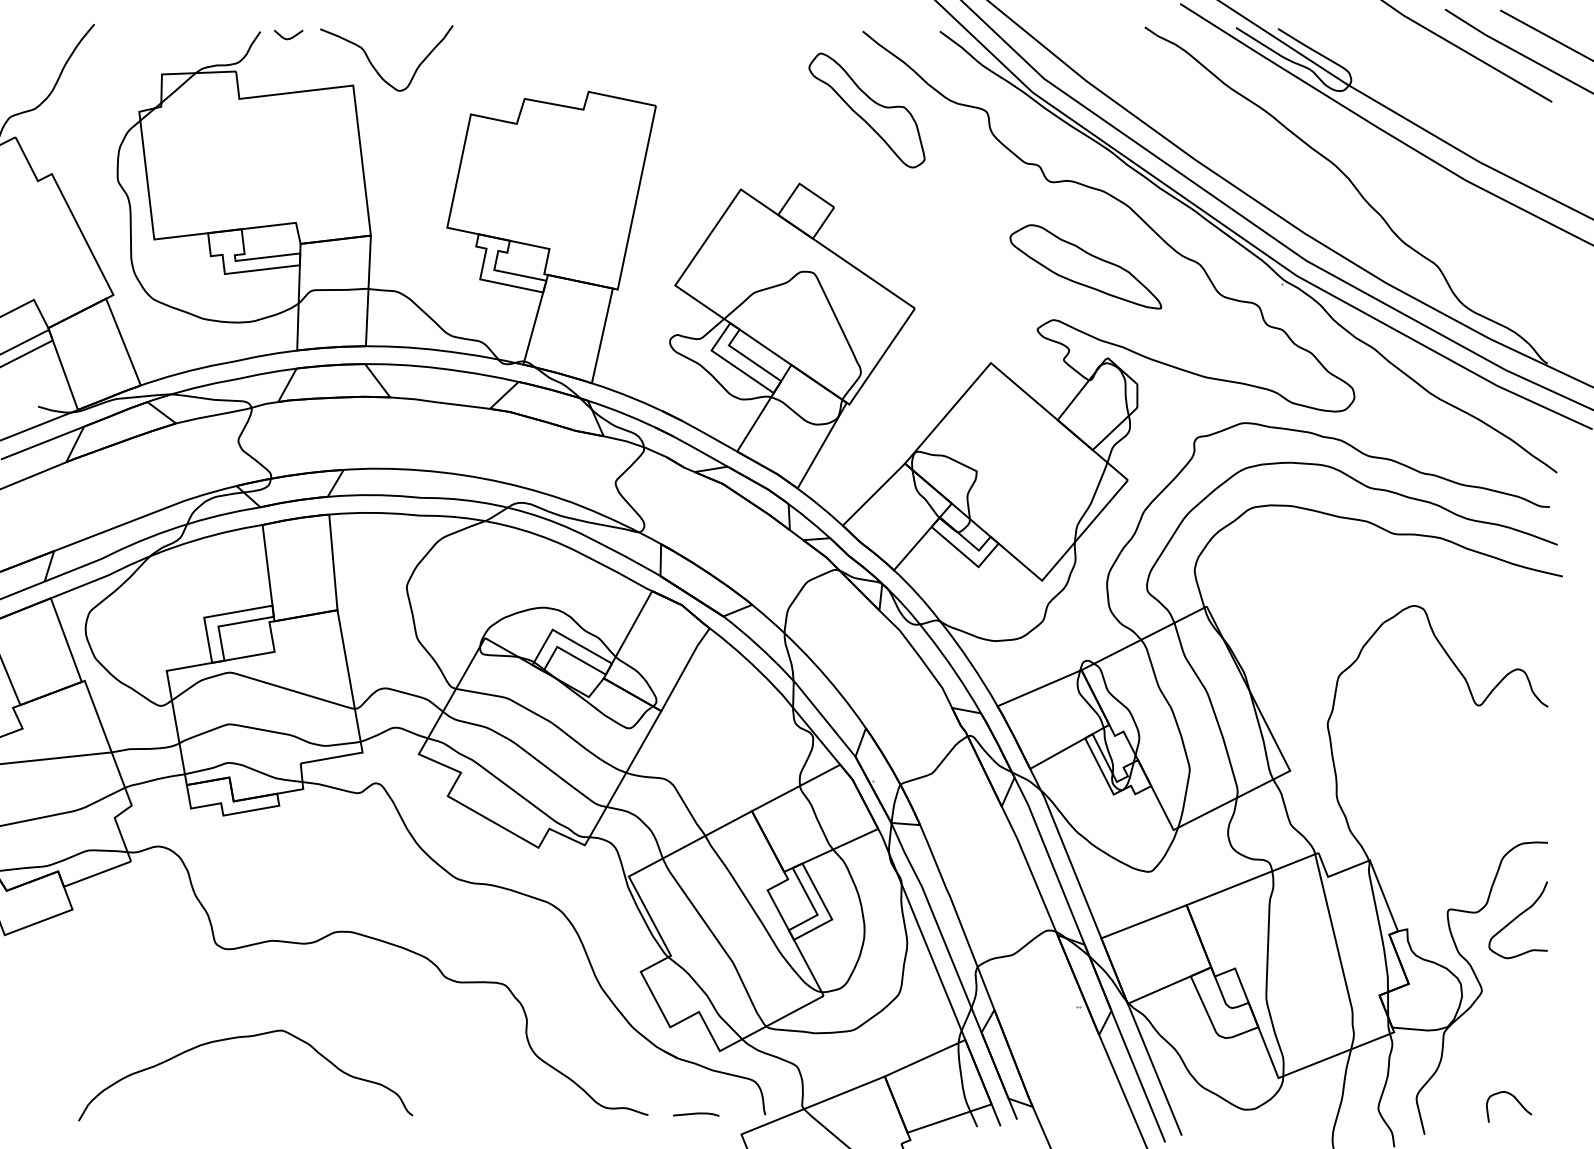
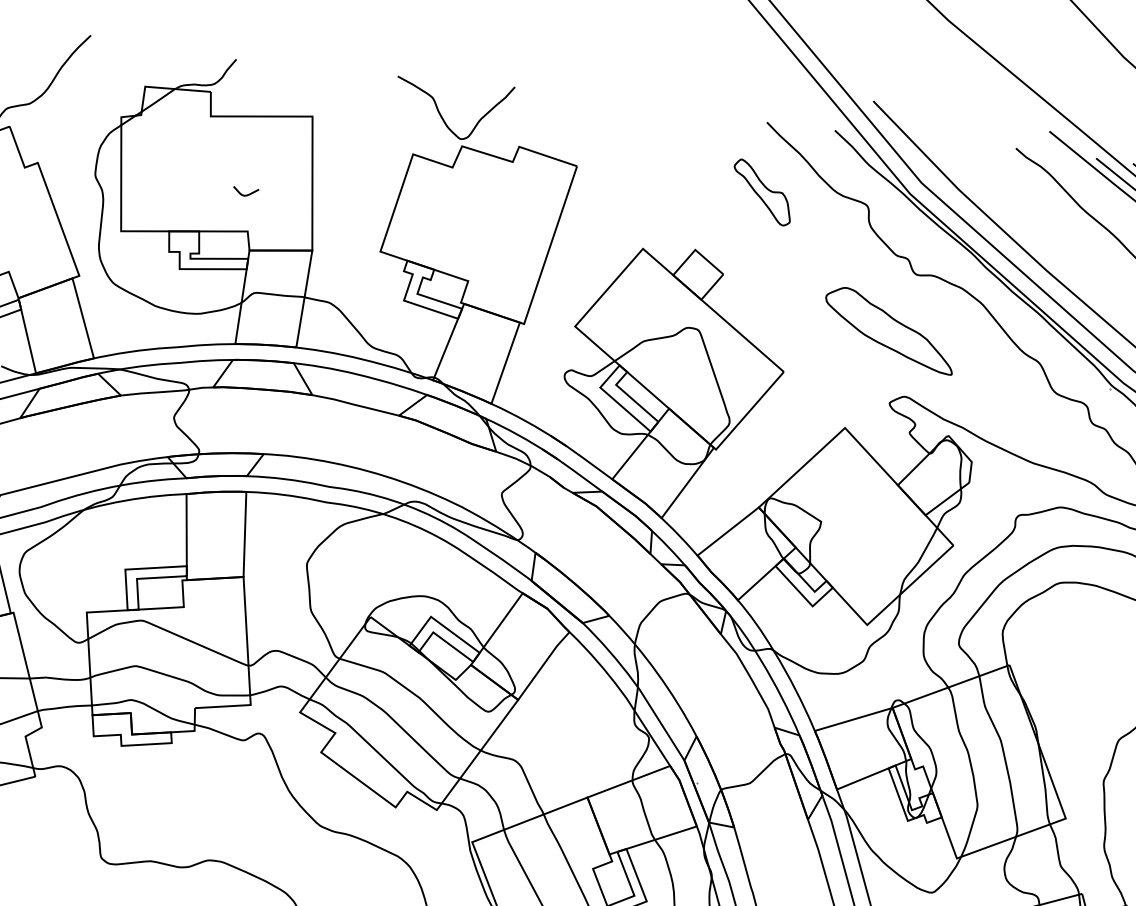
curve: (290, 37) -> (247, 194), moved
curve: (374, 66) -> (441, 114), moved
part: (866, 110) -> (761, 192), size x0.6
part: (1085, 266) -> (889, 330), moved

